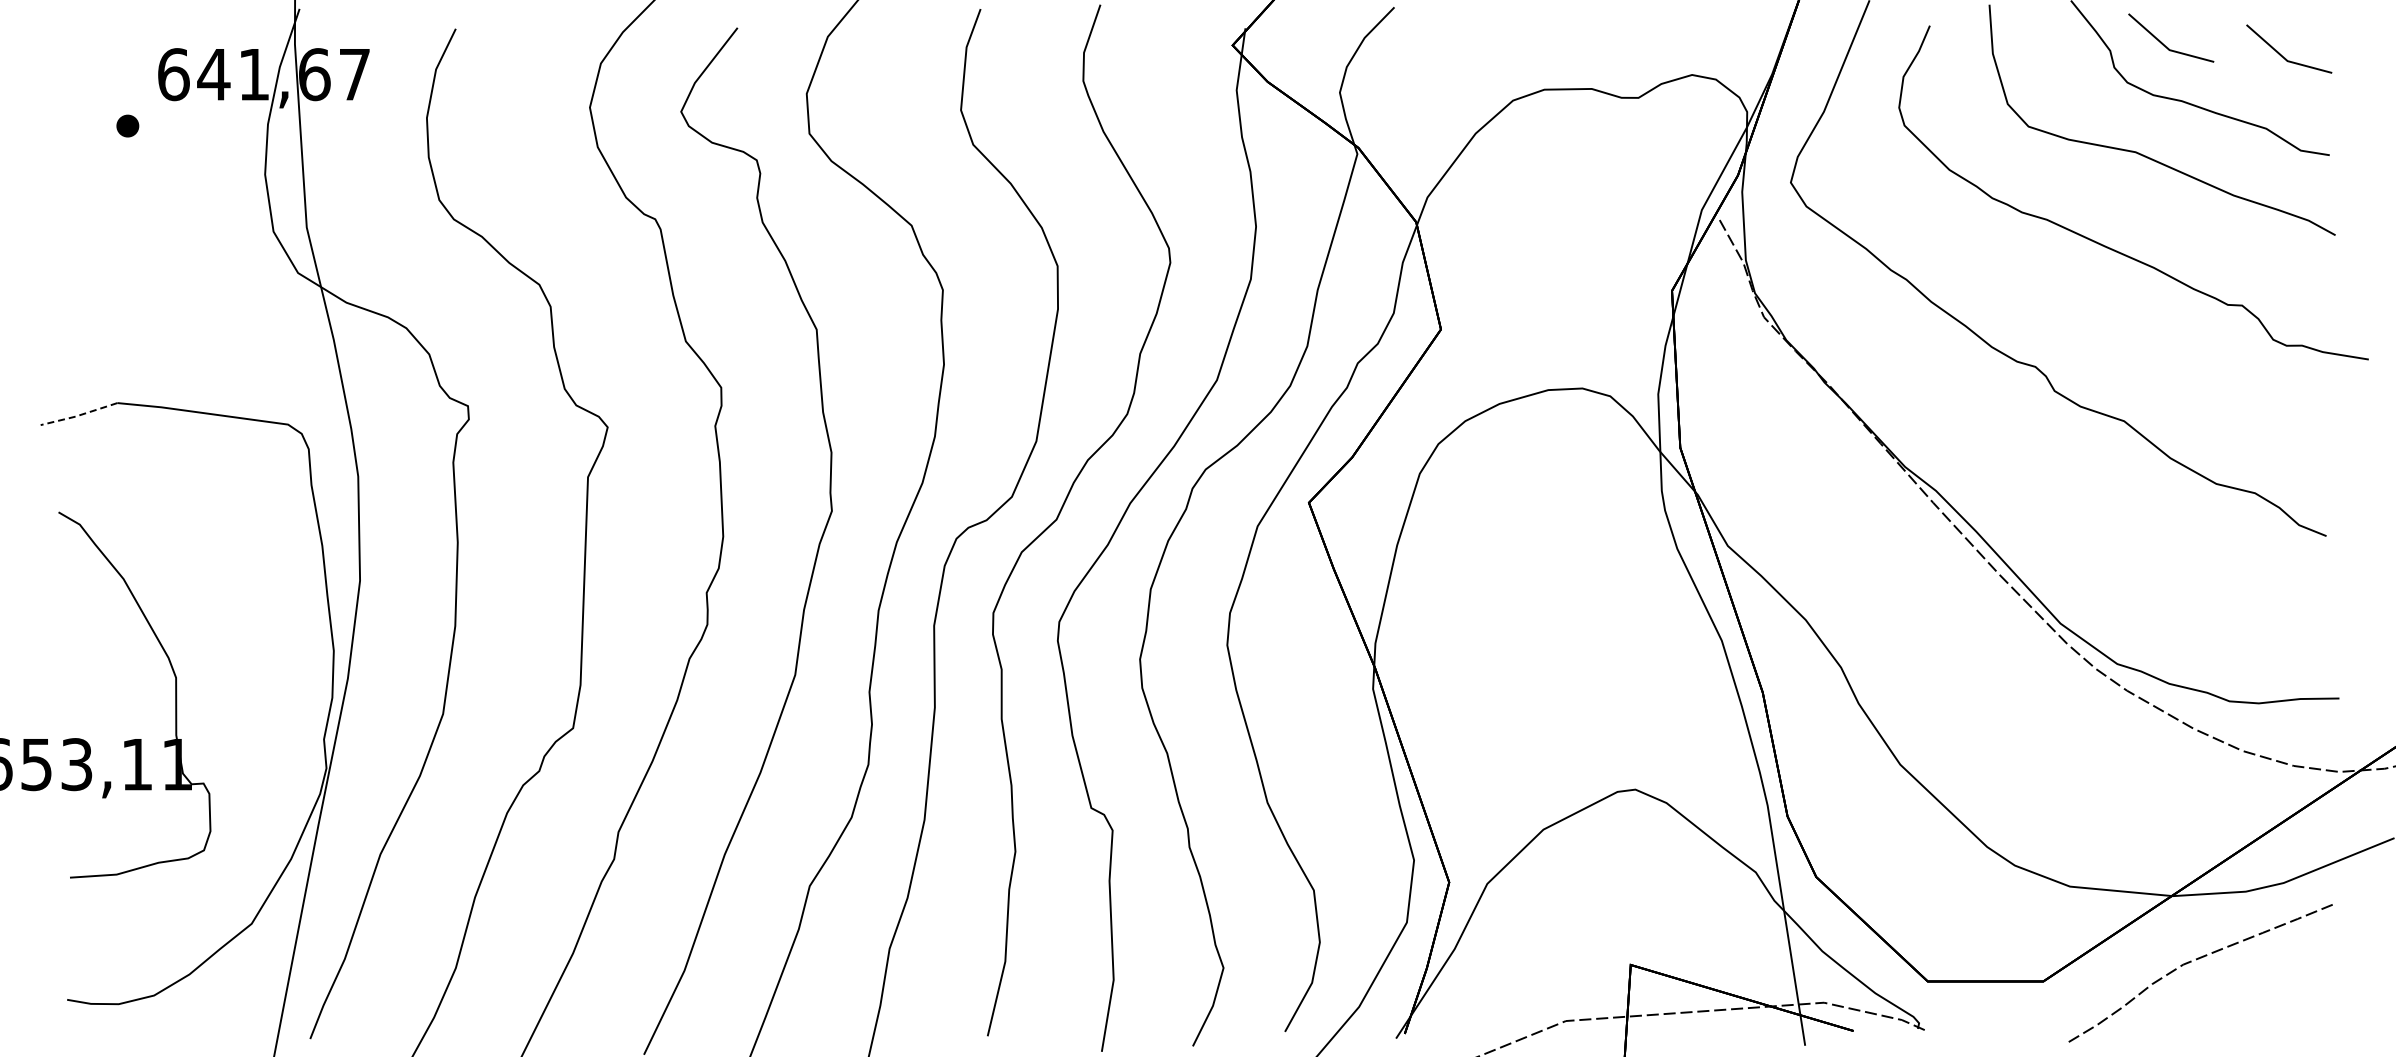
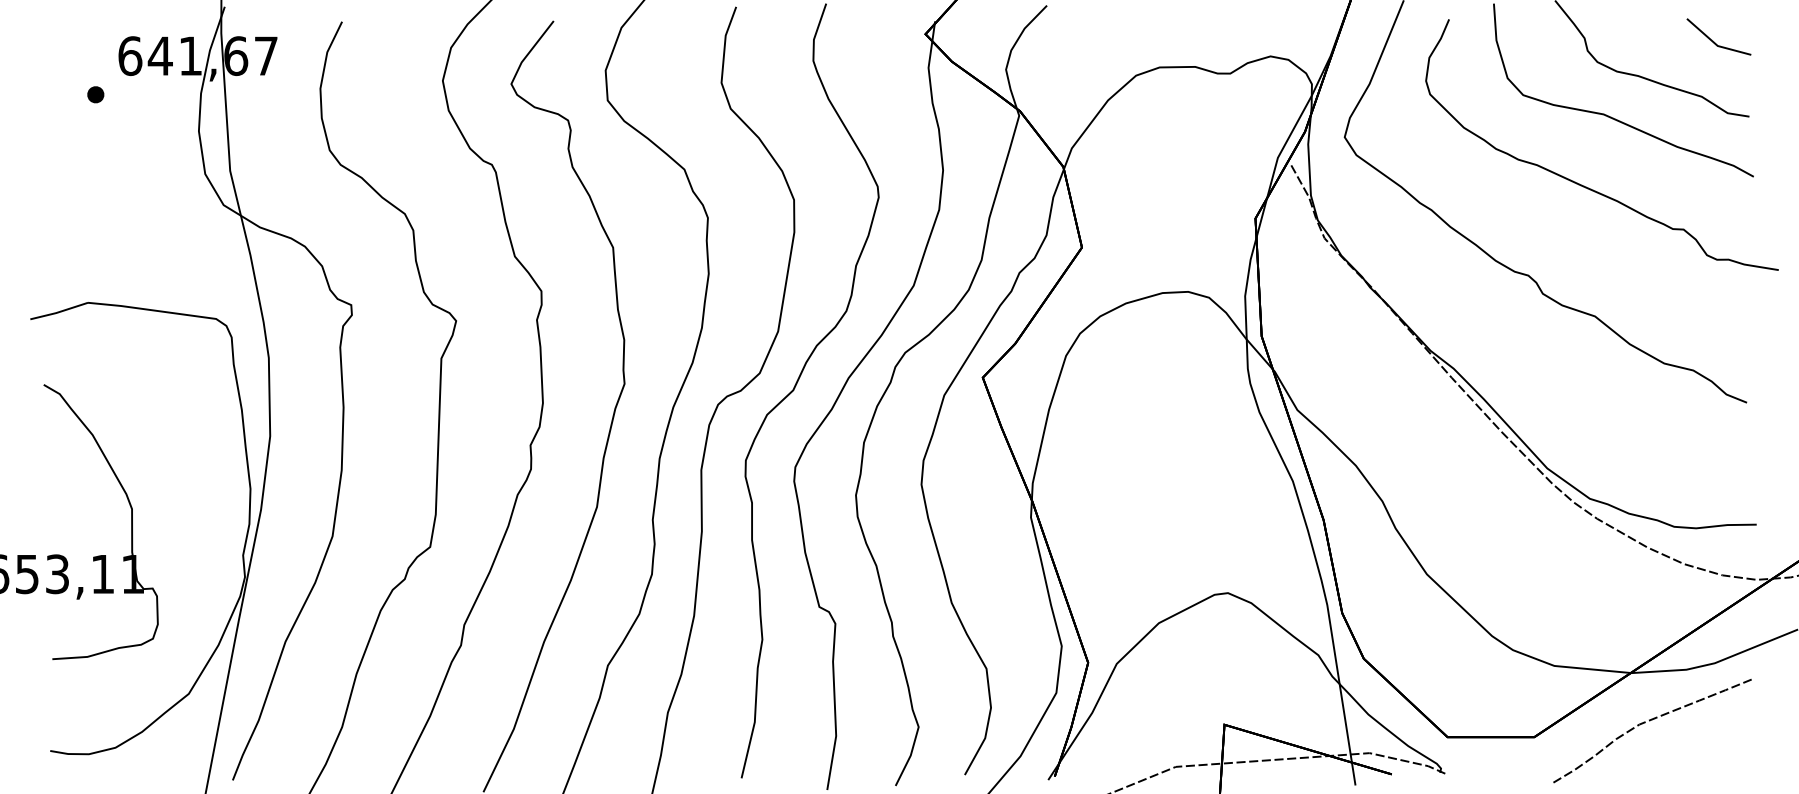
line: (2167, 46) -> (1627, 35), removed
line: (78, 415) -> (58, 312), dashed -> solid

